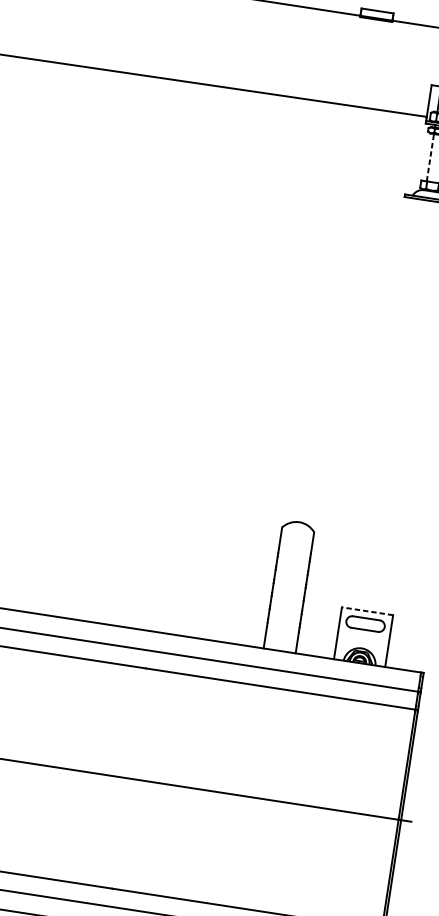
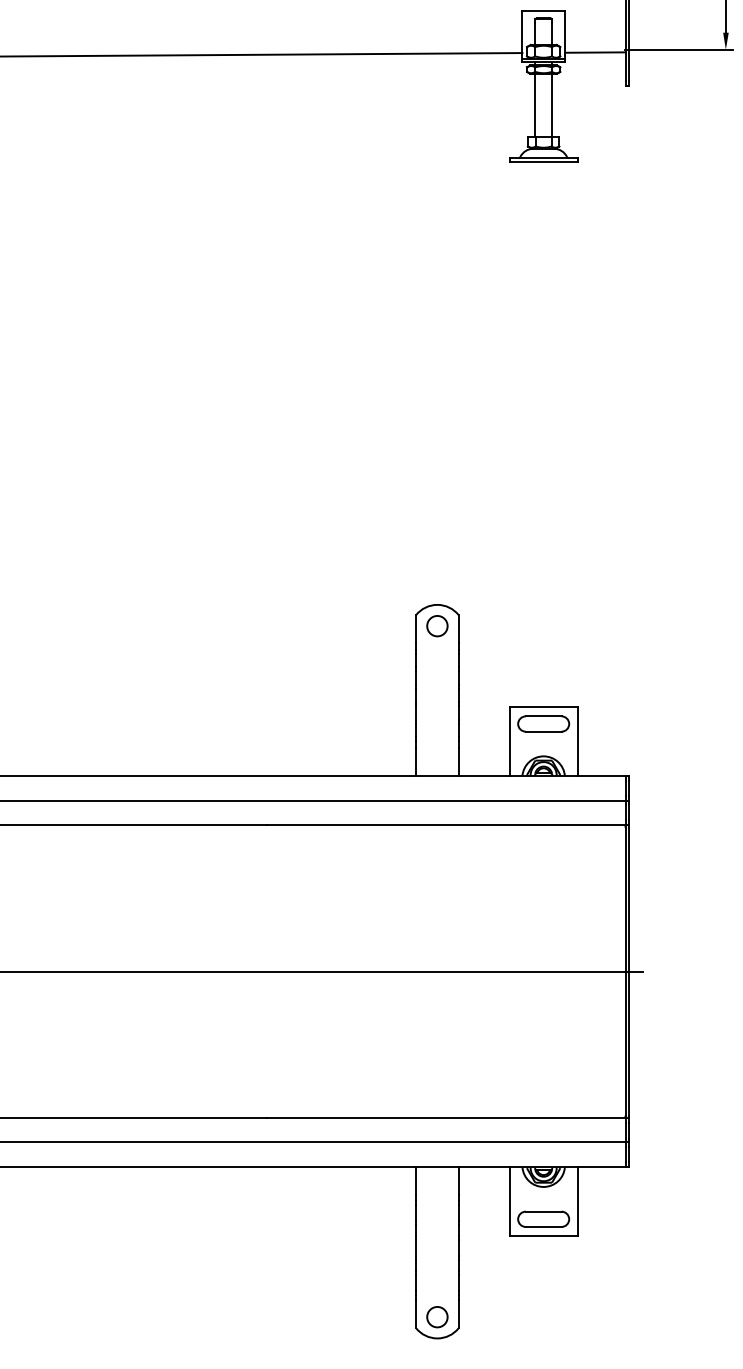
line: (430, 157) -> (535, 104), dashed -> solid
circle: (296, 538) -> (437, 626), added
line: (367, 611) -> (543, 707), dashed -> solid

